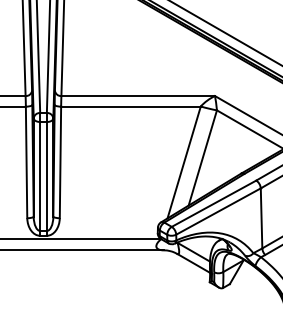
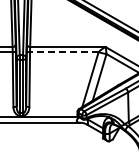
line: (129, 107) -> (63, 52), solid -> dashed

